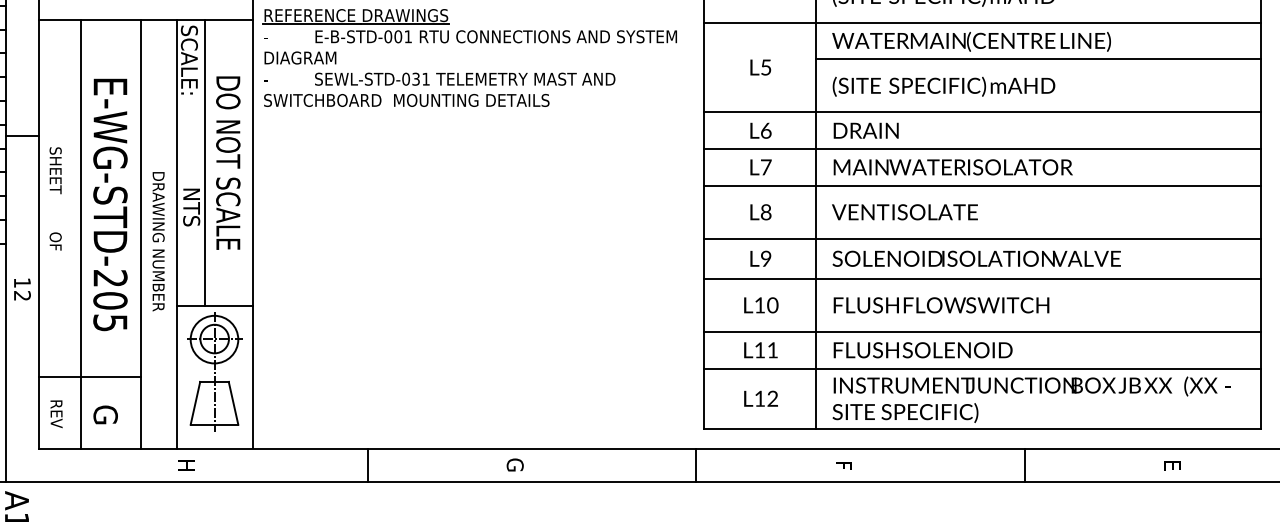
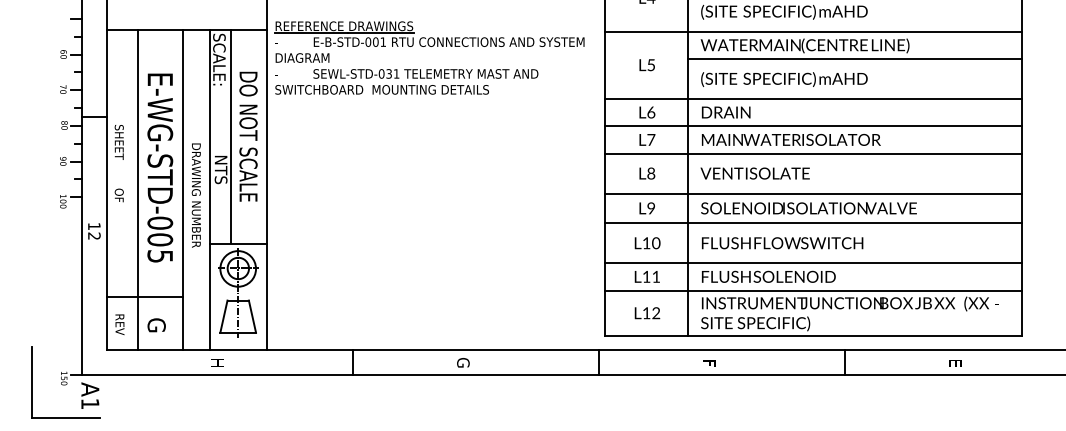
text: (110, 277) -> (160, 222), E-WG-STD-205 -> E-WG-STD-005

